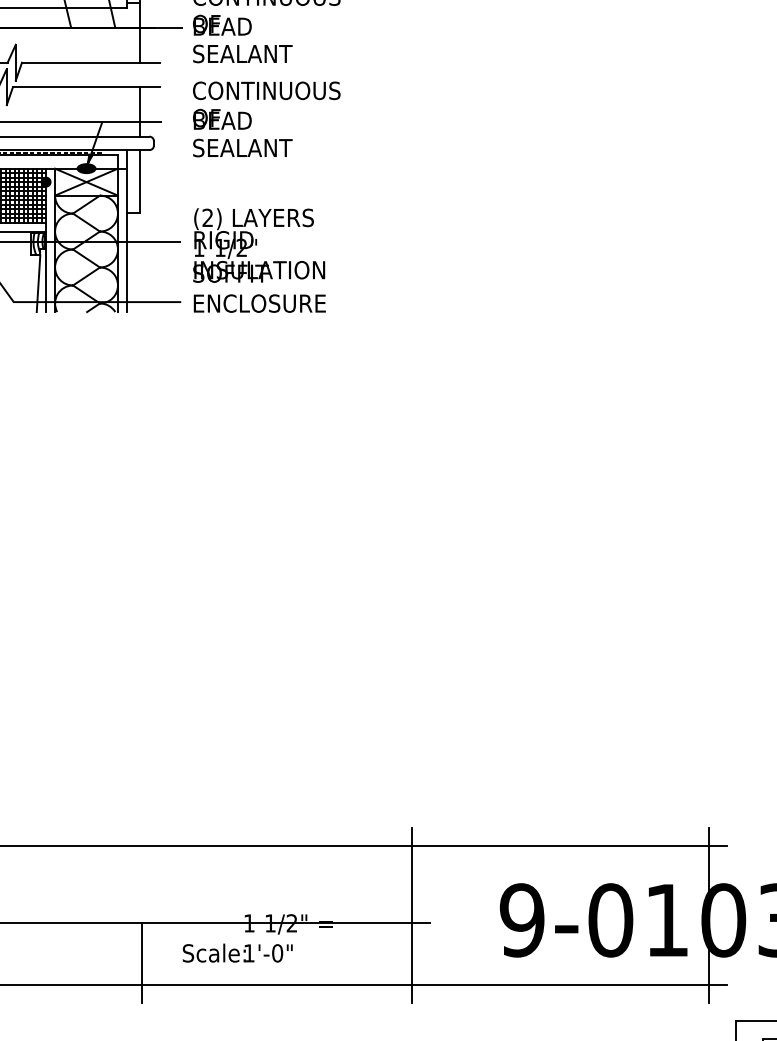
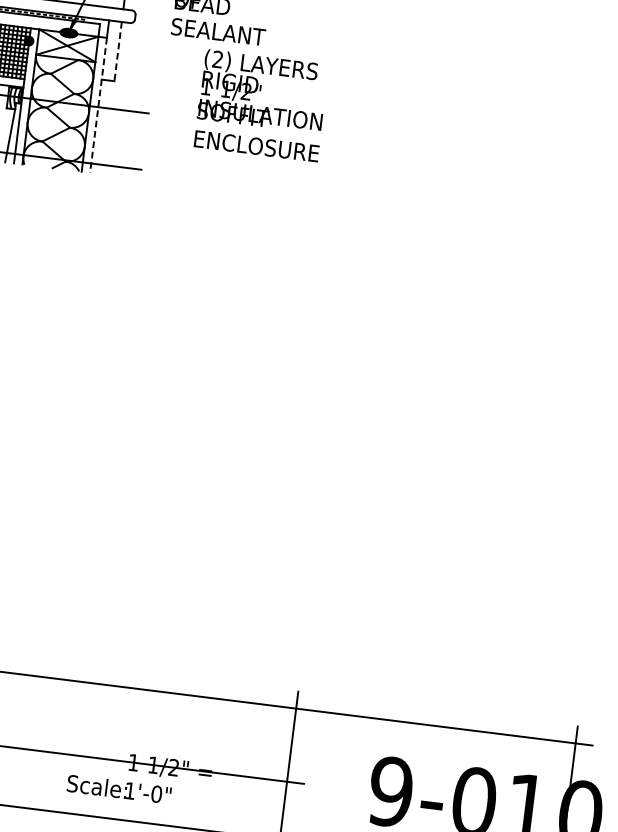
line: (140, 182) -> (118, 52), solid -> dashed
line: (126, 240) -> (98, 105), solid -> dashed
text: (259, 260) -> (261, 105), moved
line: (142, 962) -> (28, 787), removed

